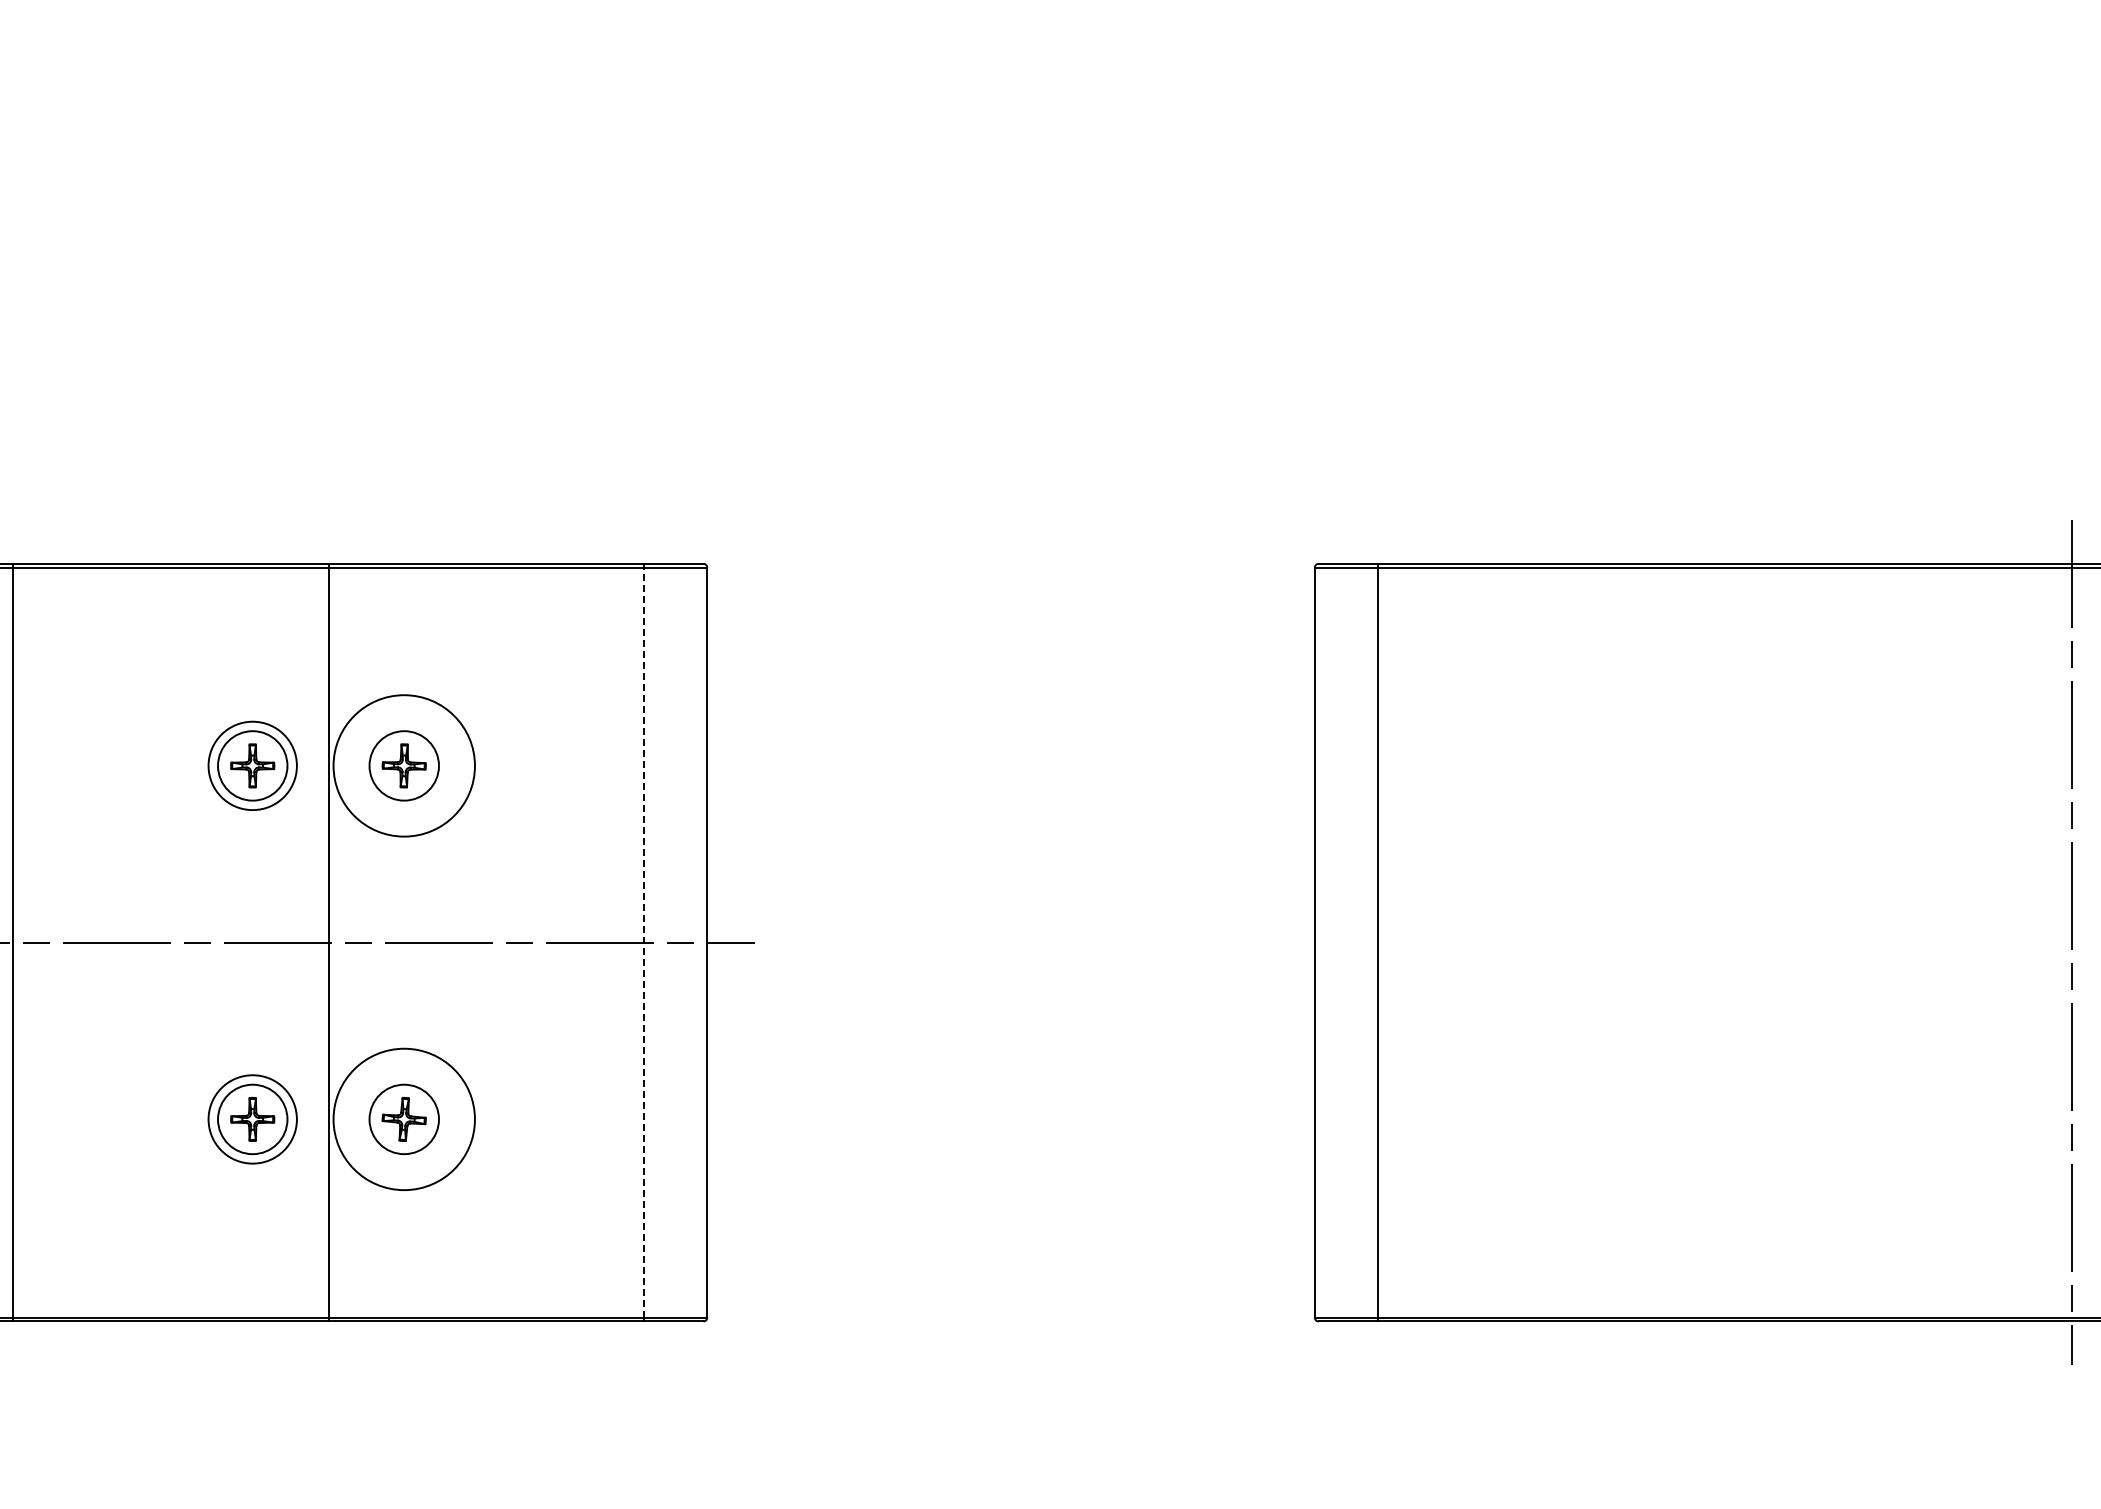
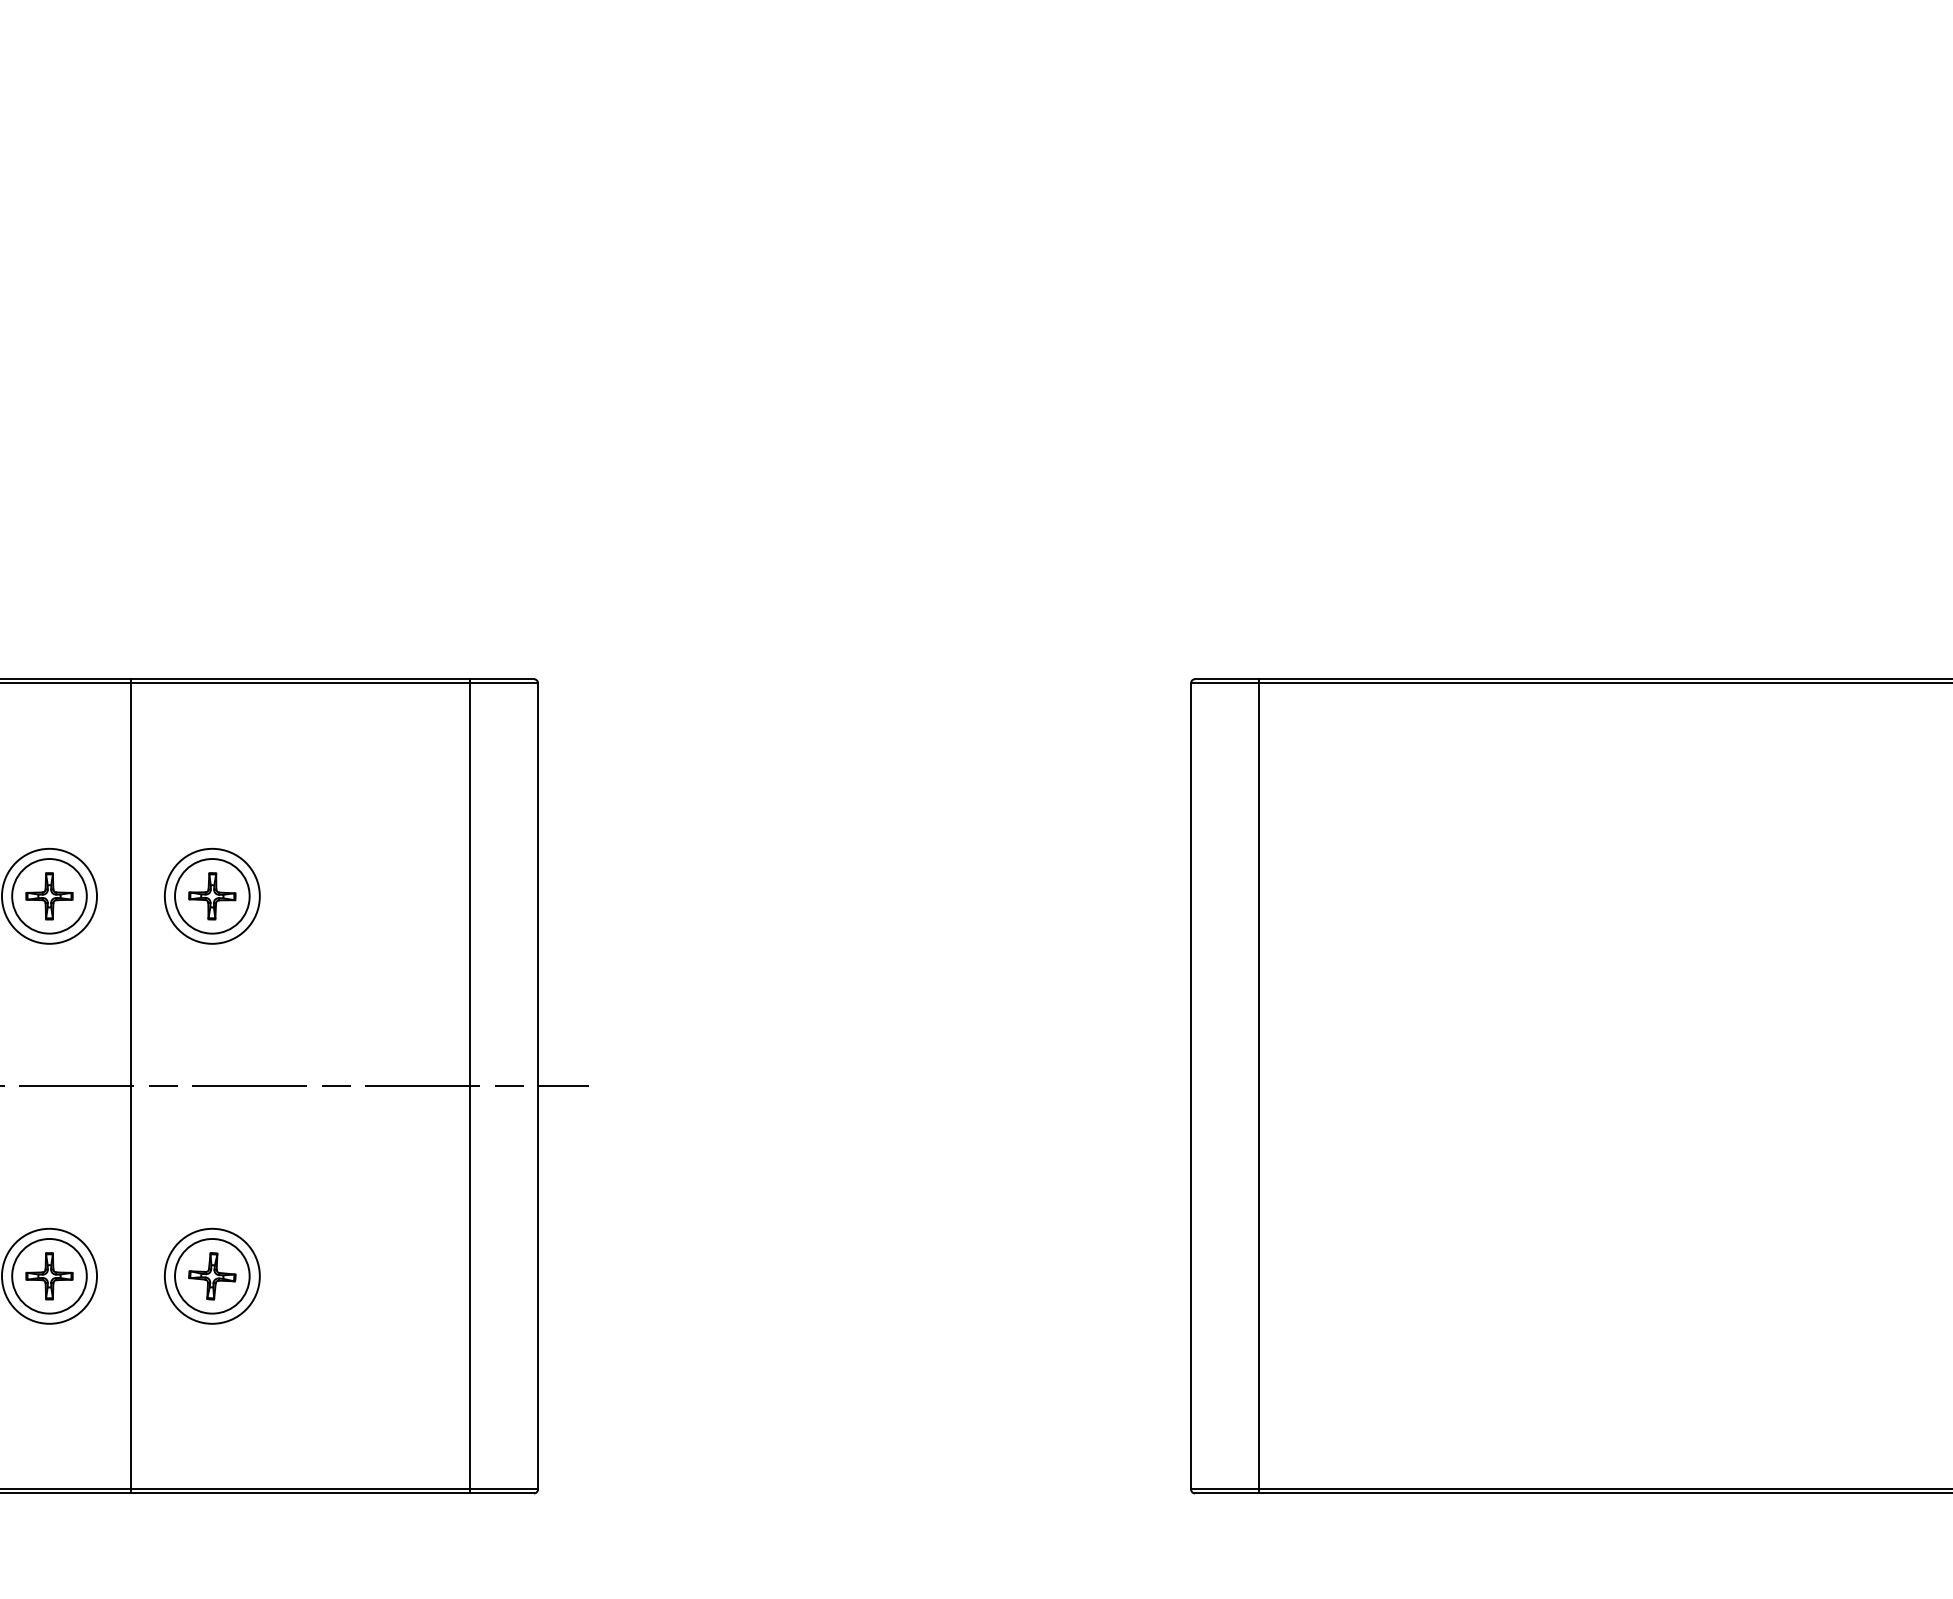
circle: (404, 765) -> (212, 895), size x0.62
line: (644, 942) -> (470, 1086), dashed -> solid
circle: (404, 1119) -> (212, 1276), size x0.62

